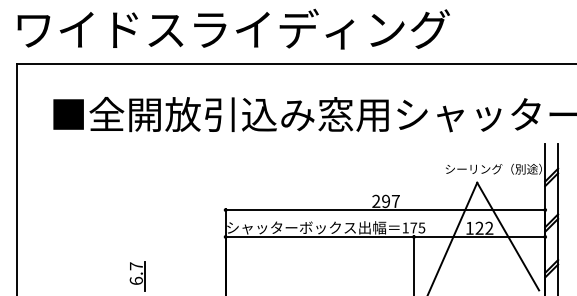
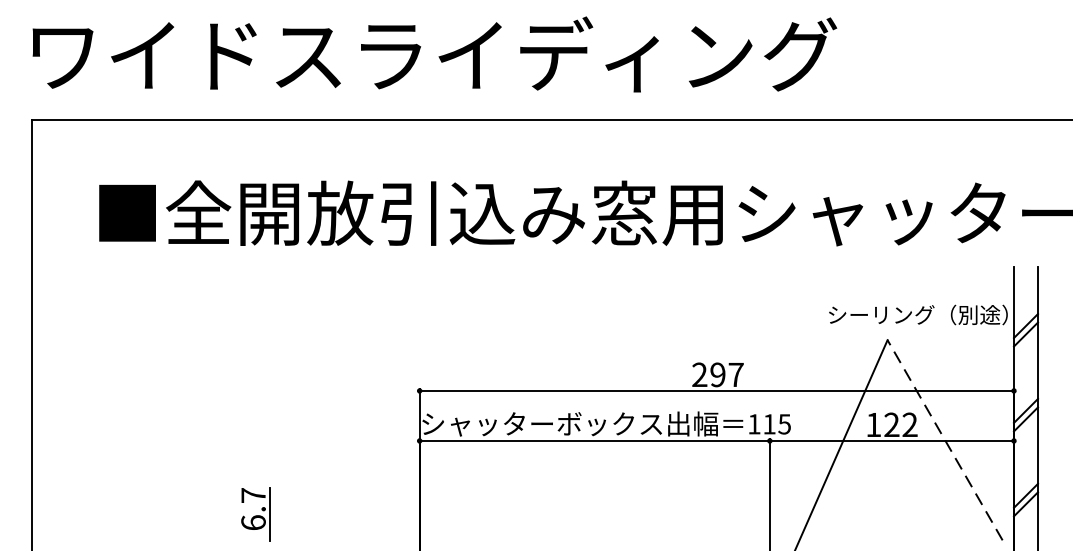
text: (413, 227) -> (769, 423), 175 -> 115
line: (507, 236) -> (943, 440), solid -> dashed

